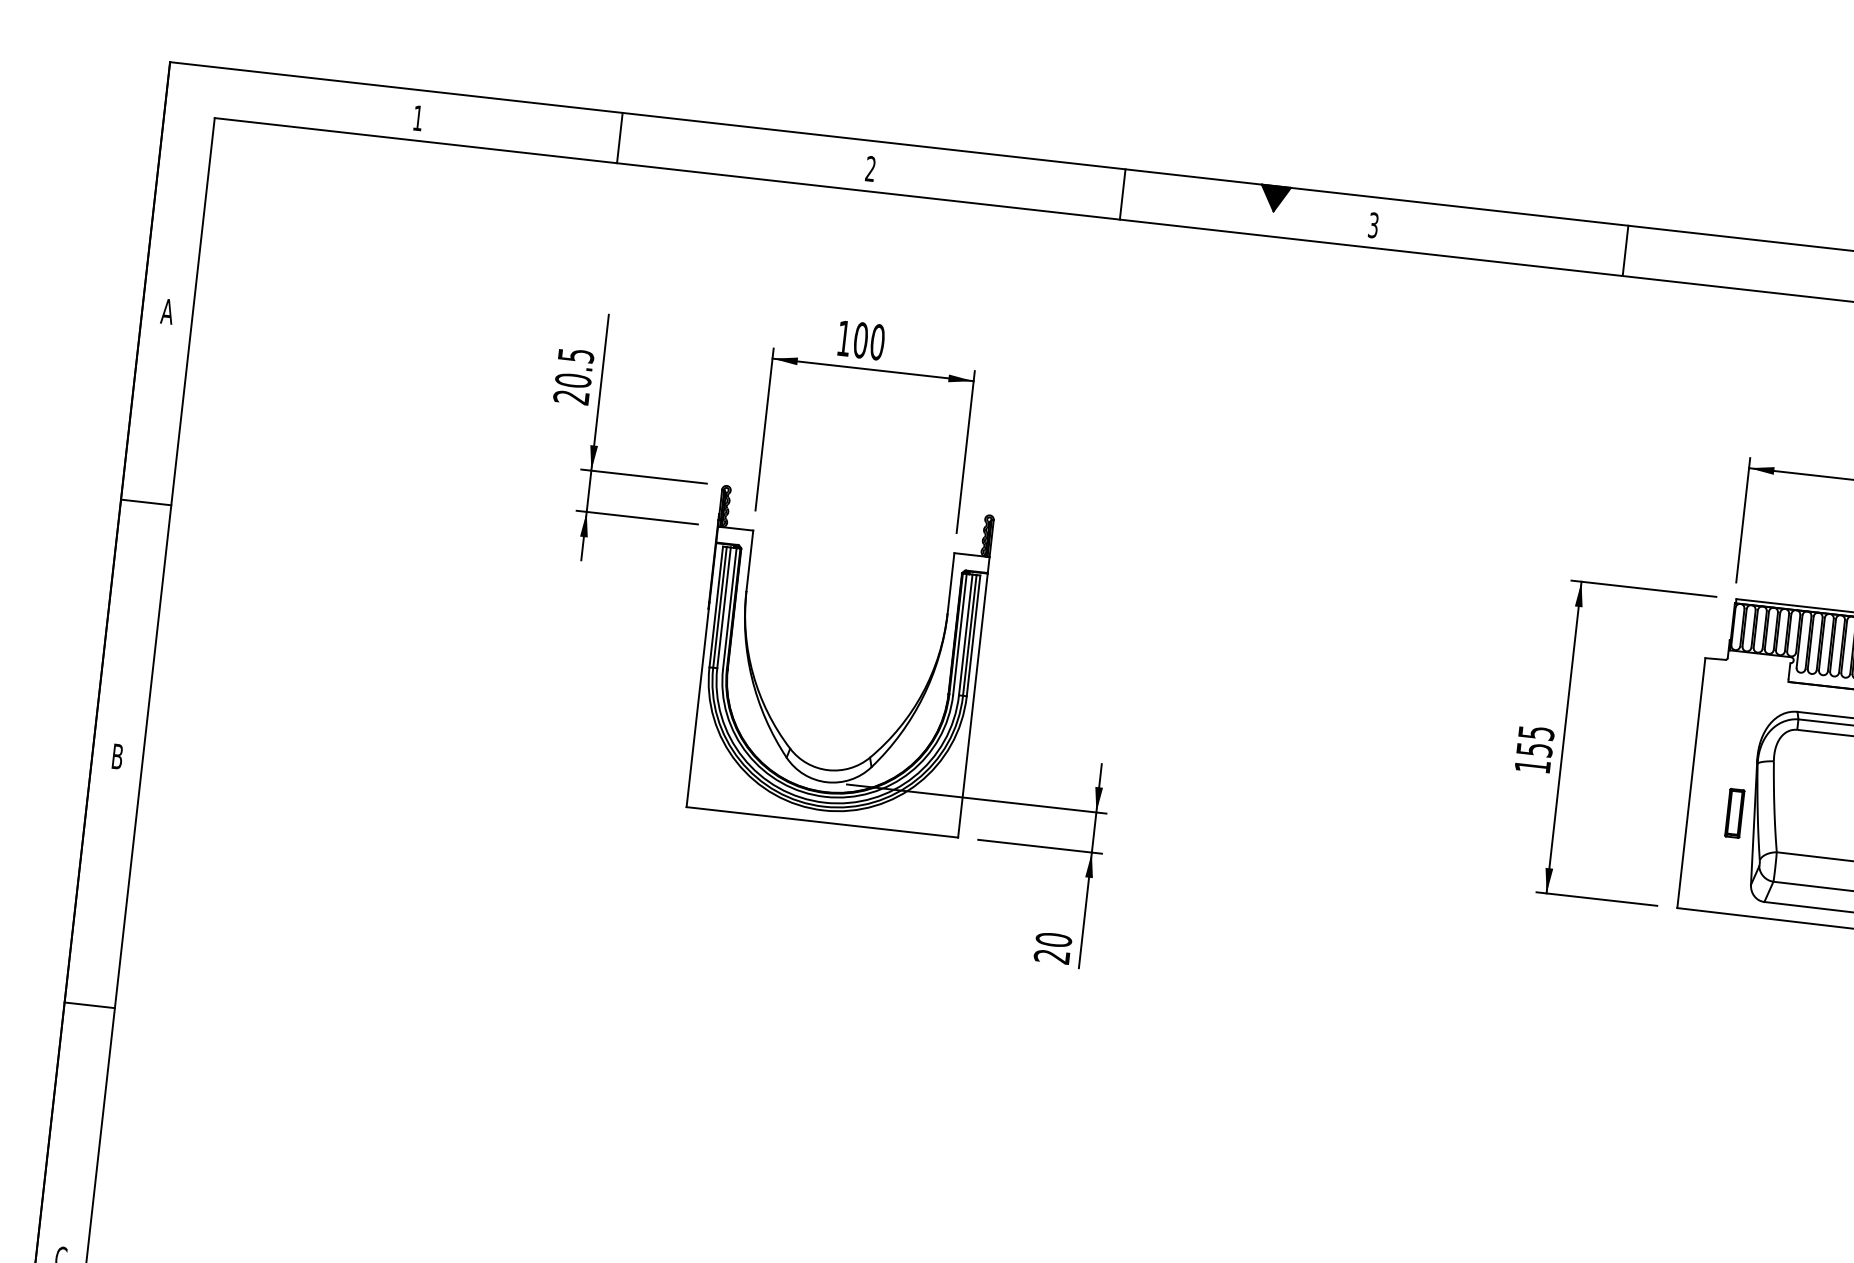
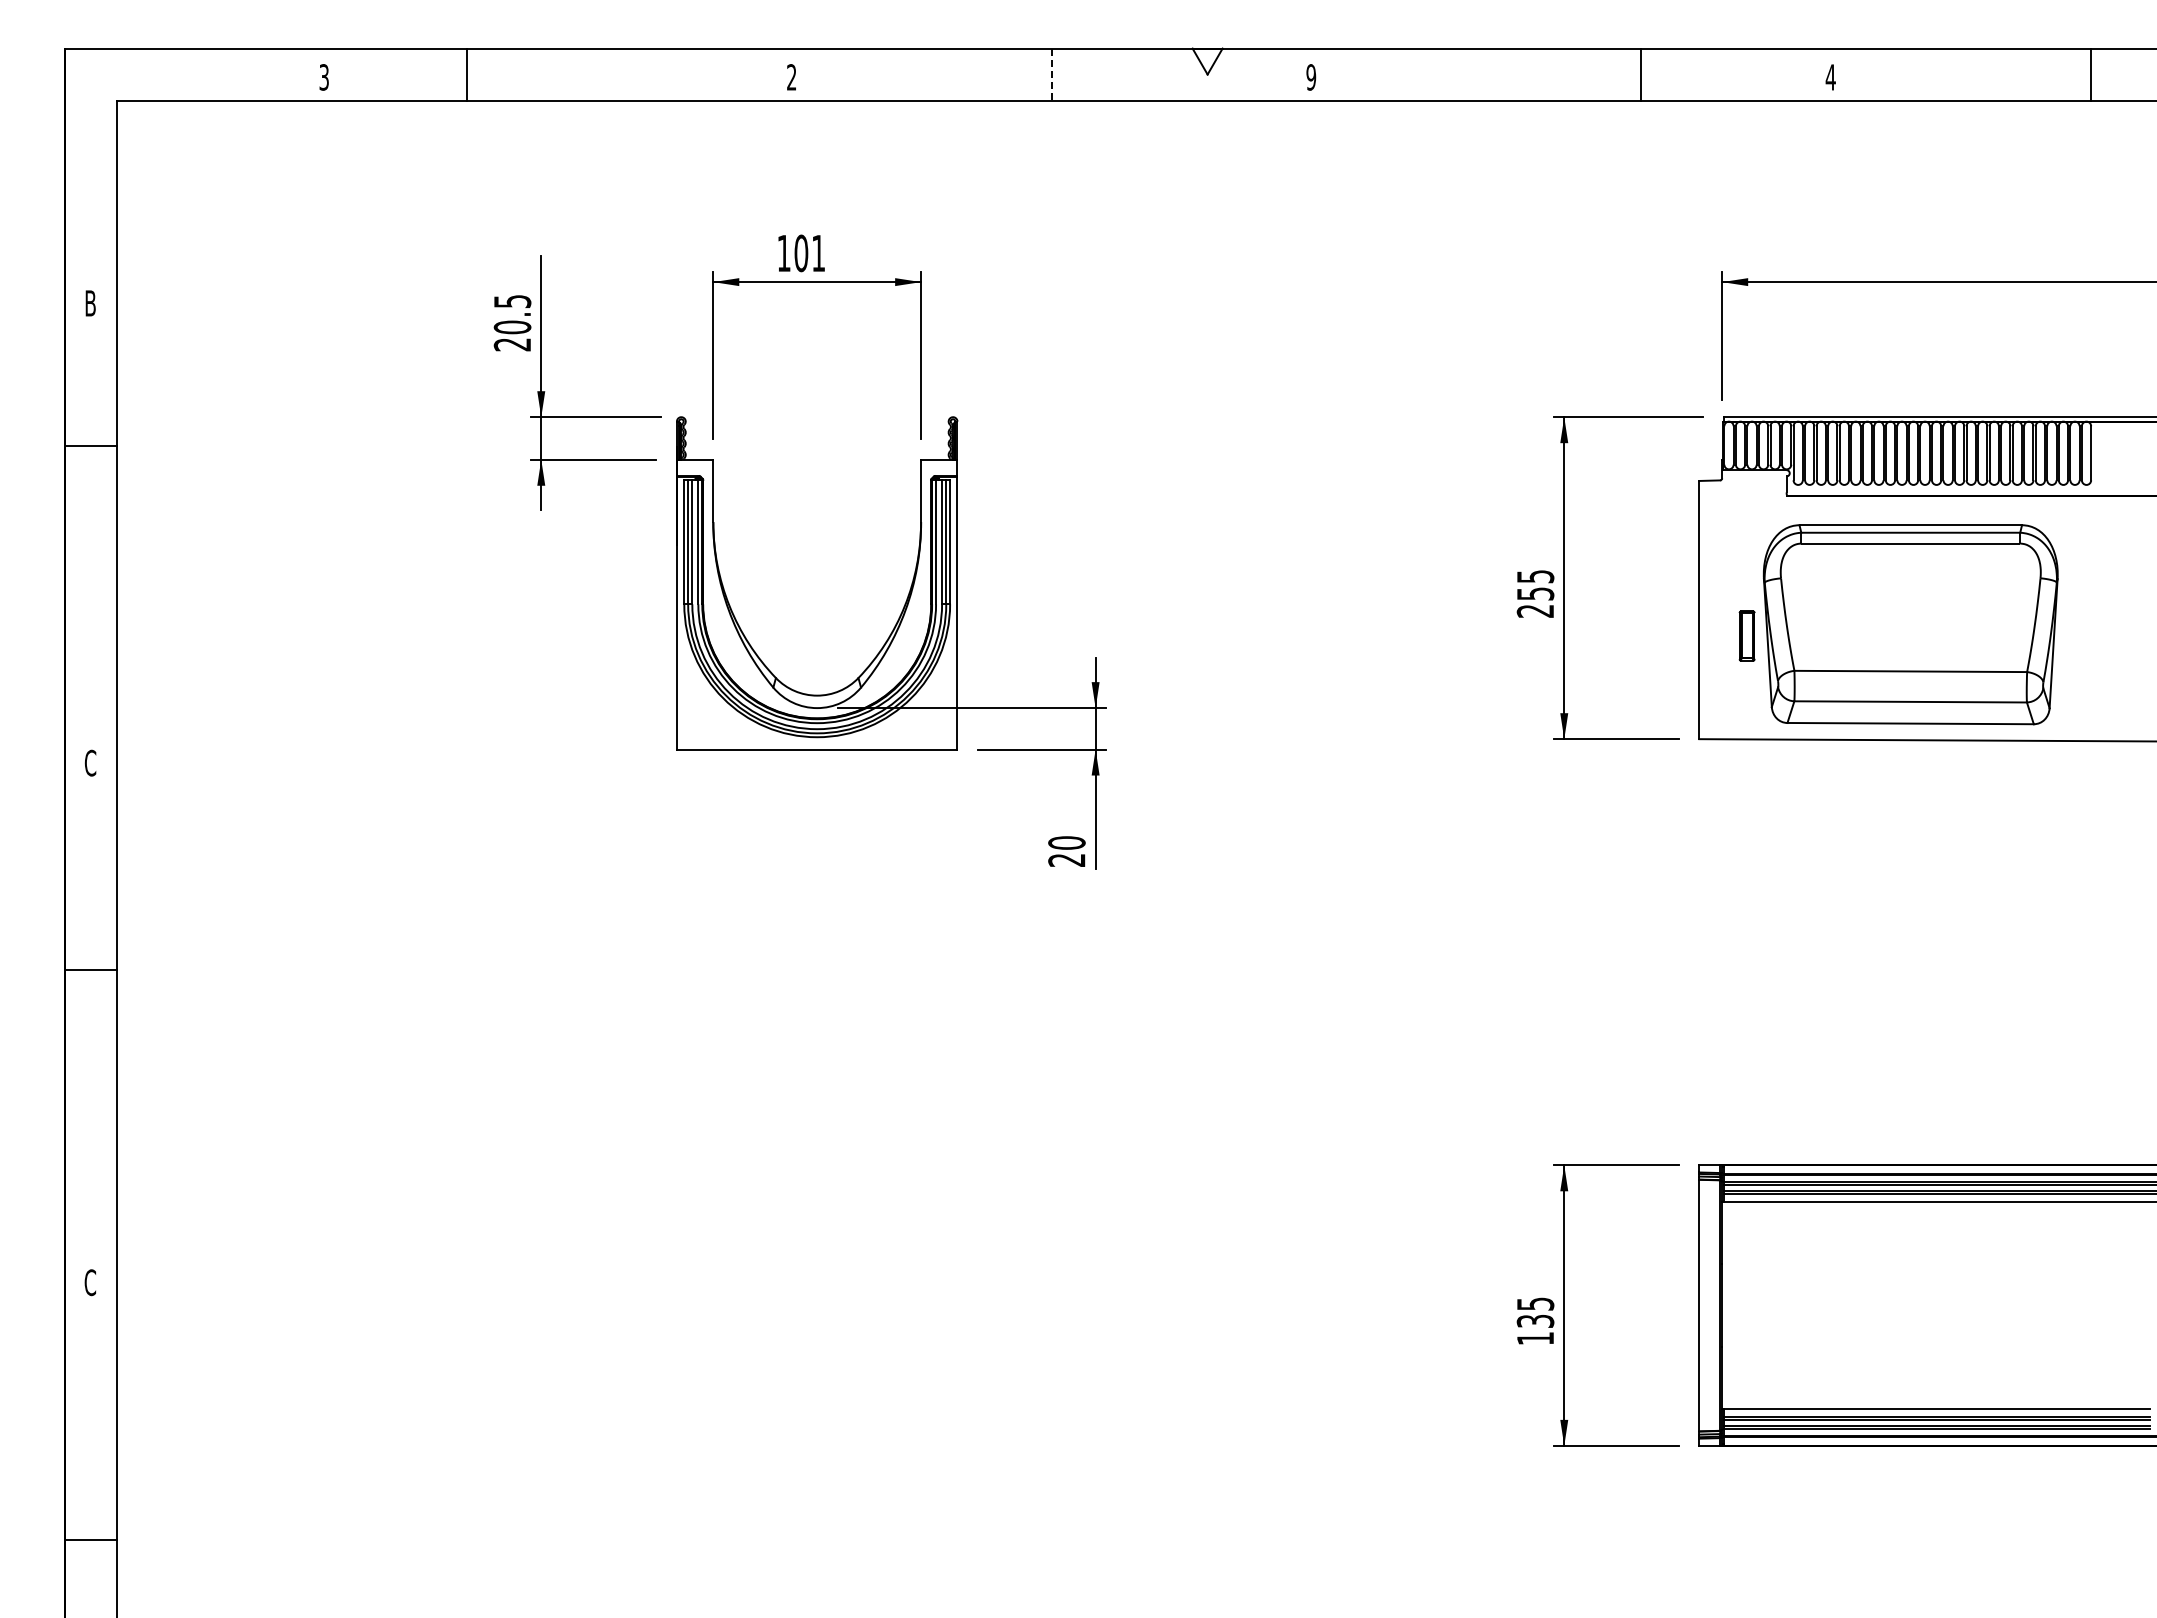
text: (417, 118) -> (323, 77), 1 -> 3
line: (620, 138) -> (467, 74), moved
line: (1122, 194) -> (1051, 74), solid -> dashed
fill: (1274, 198) -> (1207, 61), removed
text: (1373, 225) -> (1311, 77), 3 -> 9
line: (1625, 250) -> (1641, 74), moved
text: (167, 311) -> (90, 303), A -> B
text: (877, 342) -> (818, 253), 100 -> 101
line: (146, 502) -> (90, 445), moved
text: (117, 755) -> (90, 762), B -> C
text: (1531, 766) -> (1534, 611), 155 -> 255
line: (89, 1005) -> (90, 970), moved

